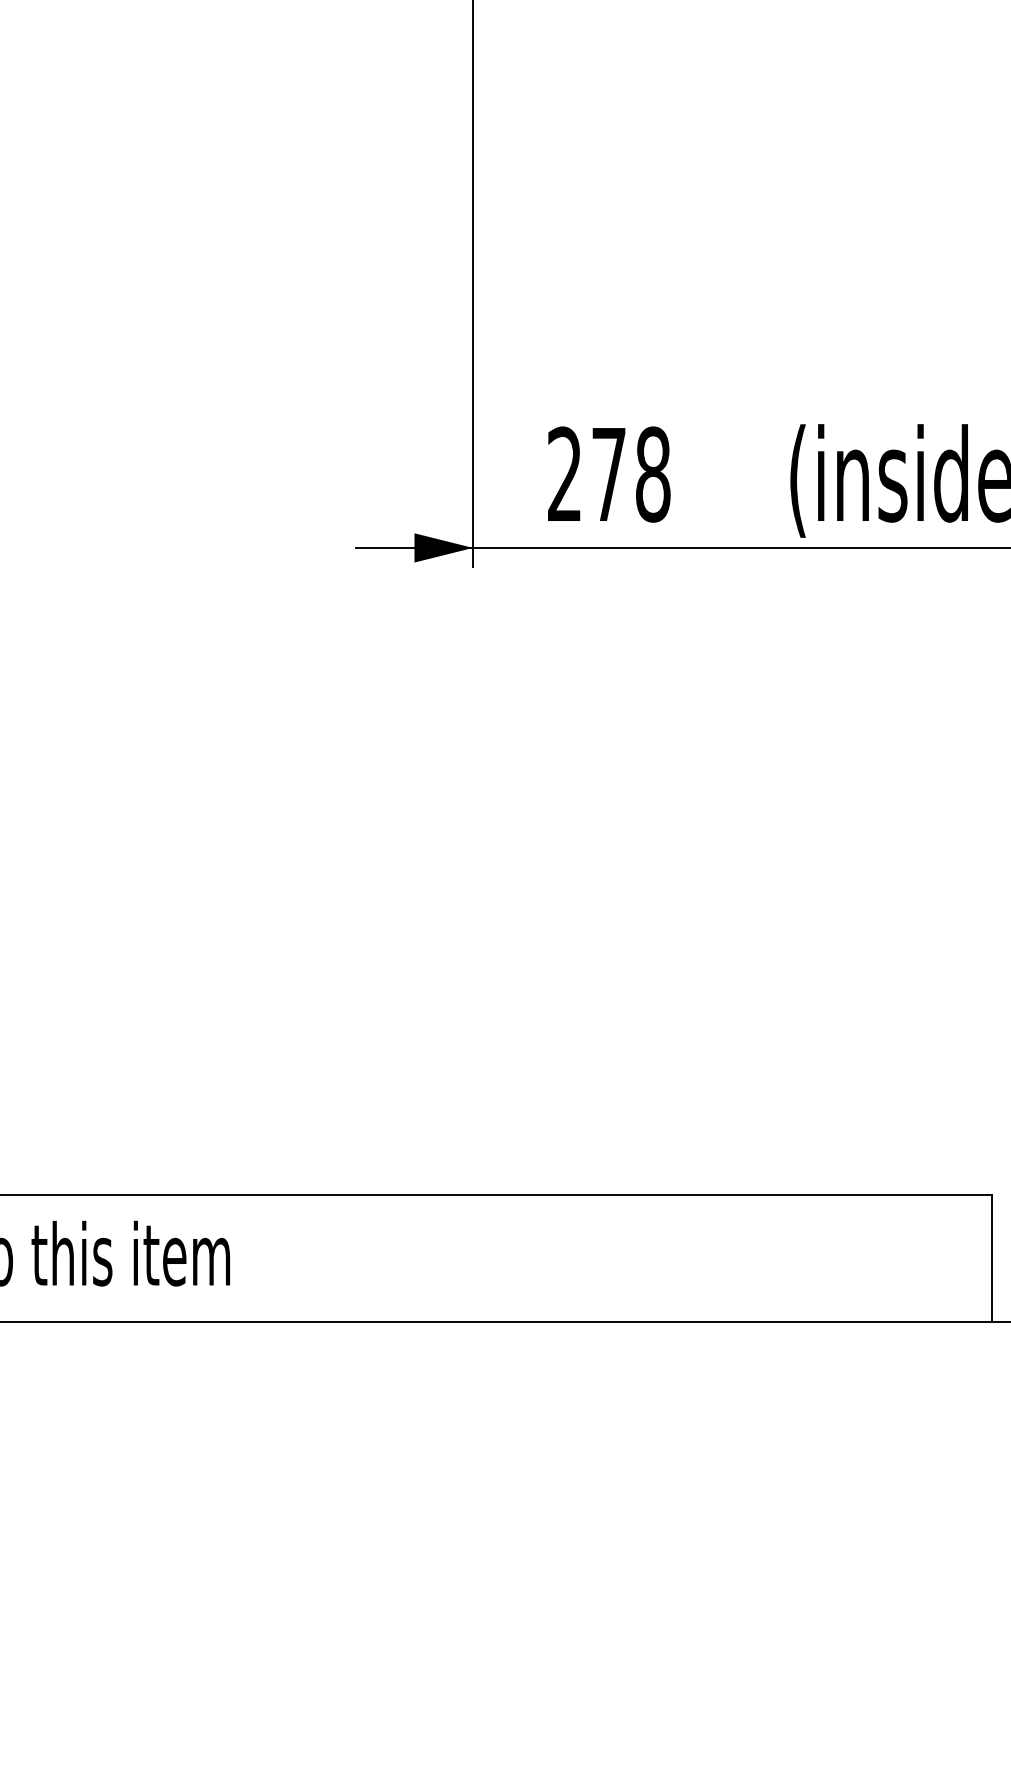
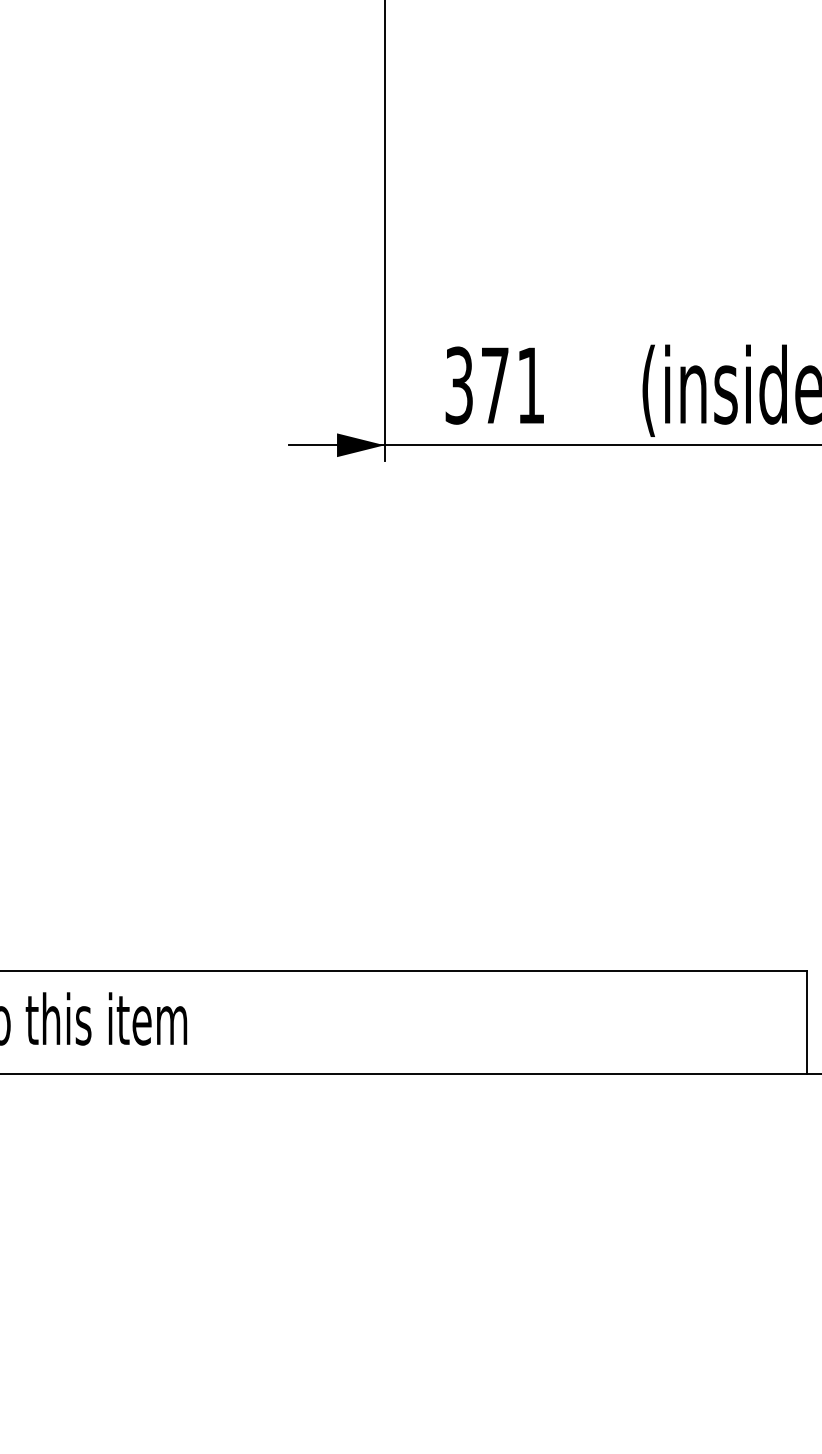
text: (609, 474) -> (495, 385), 278 -> 371

